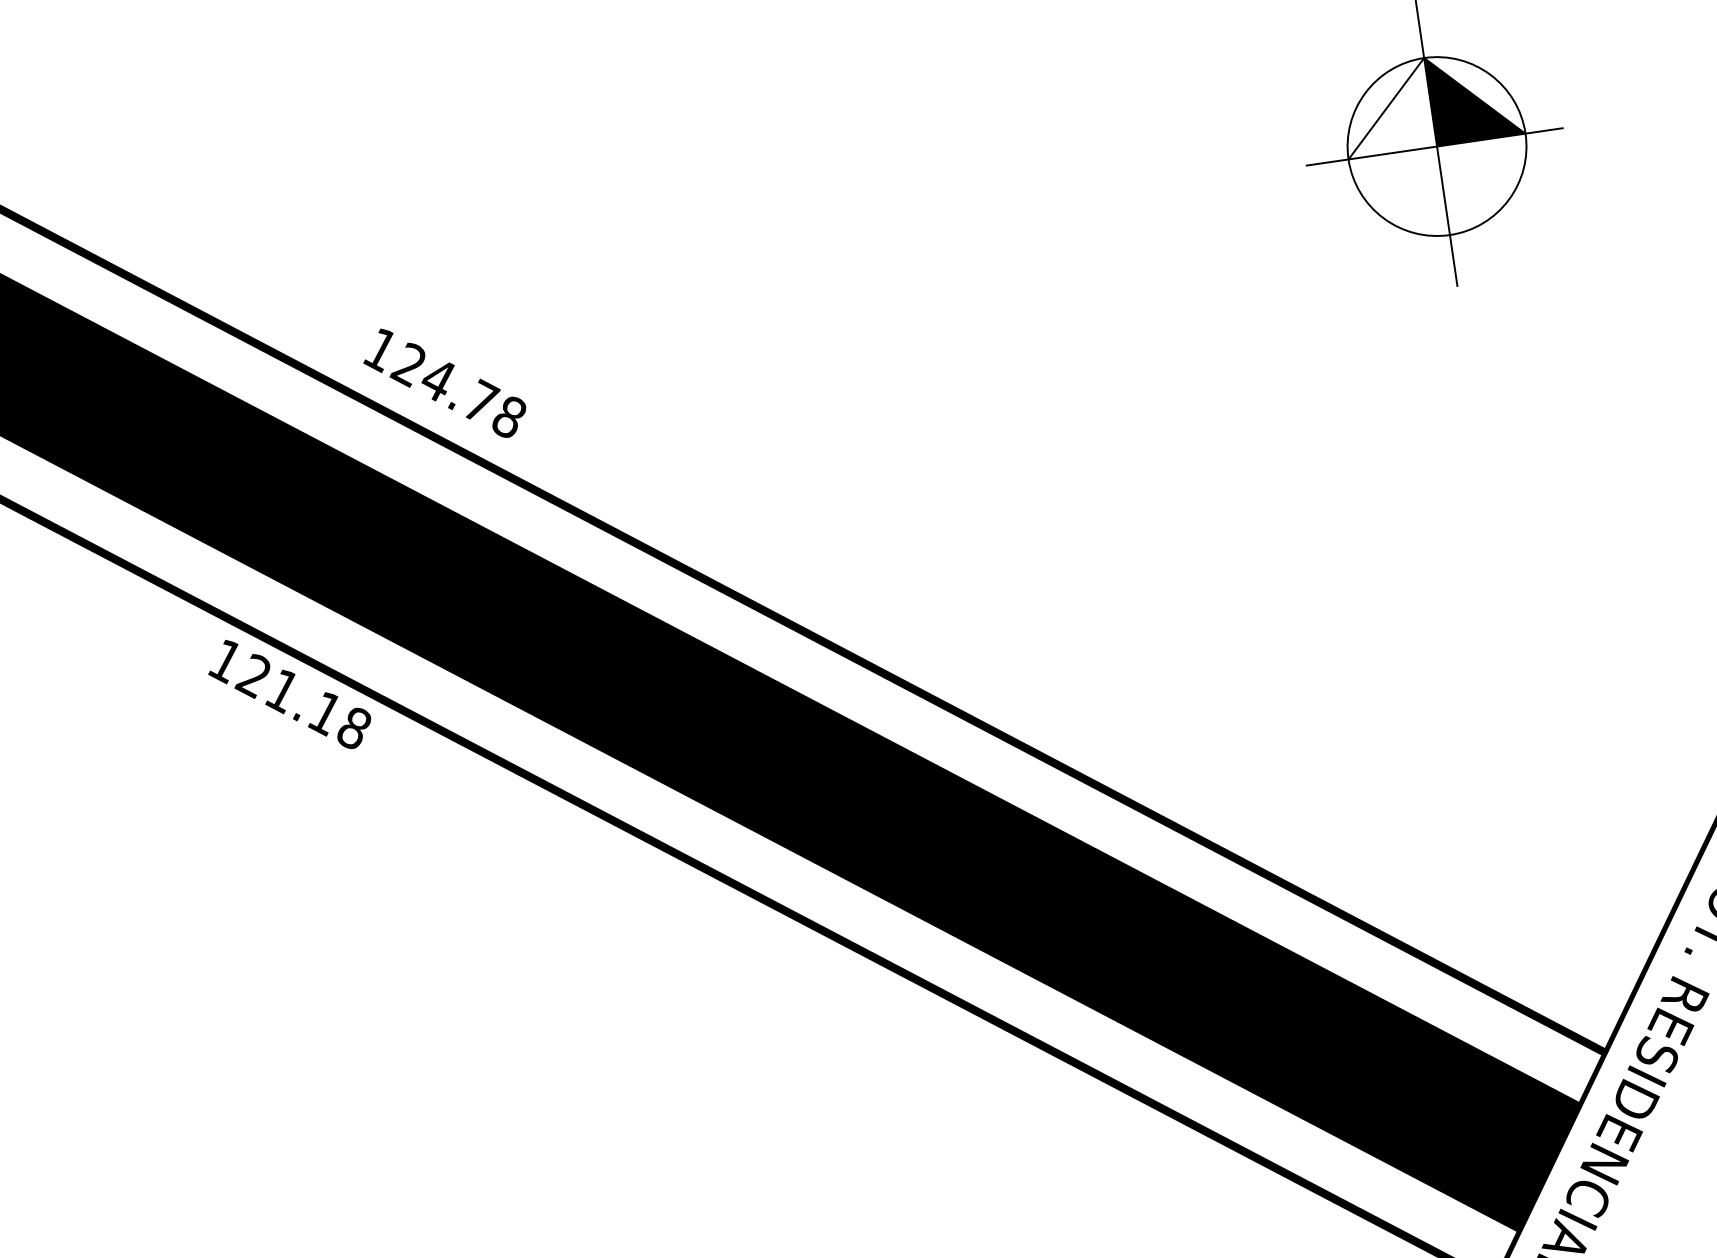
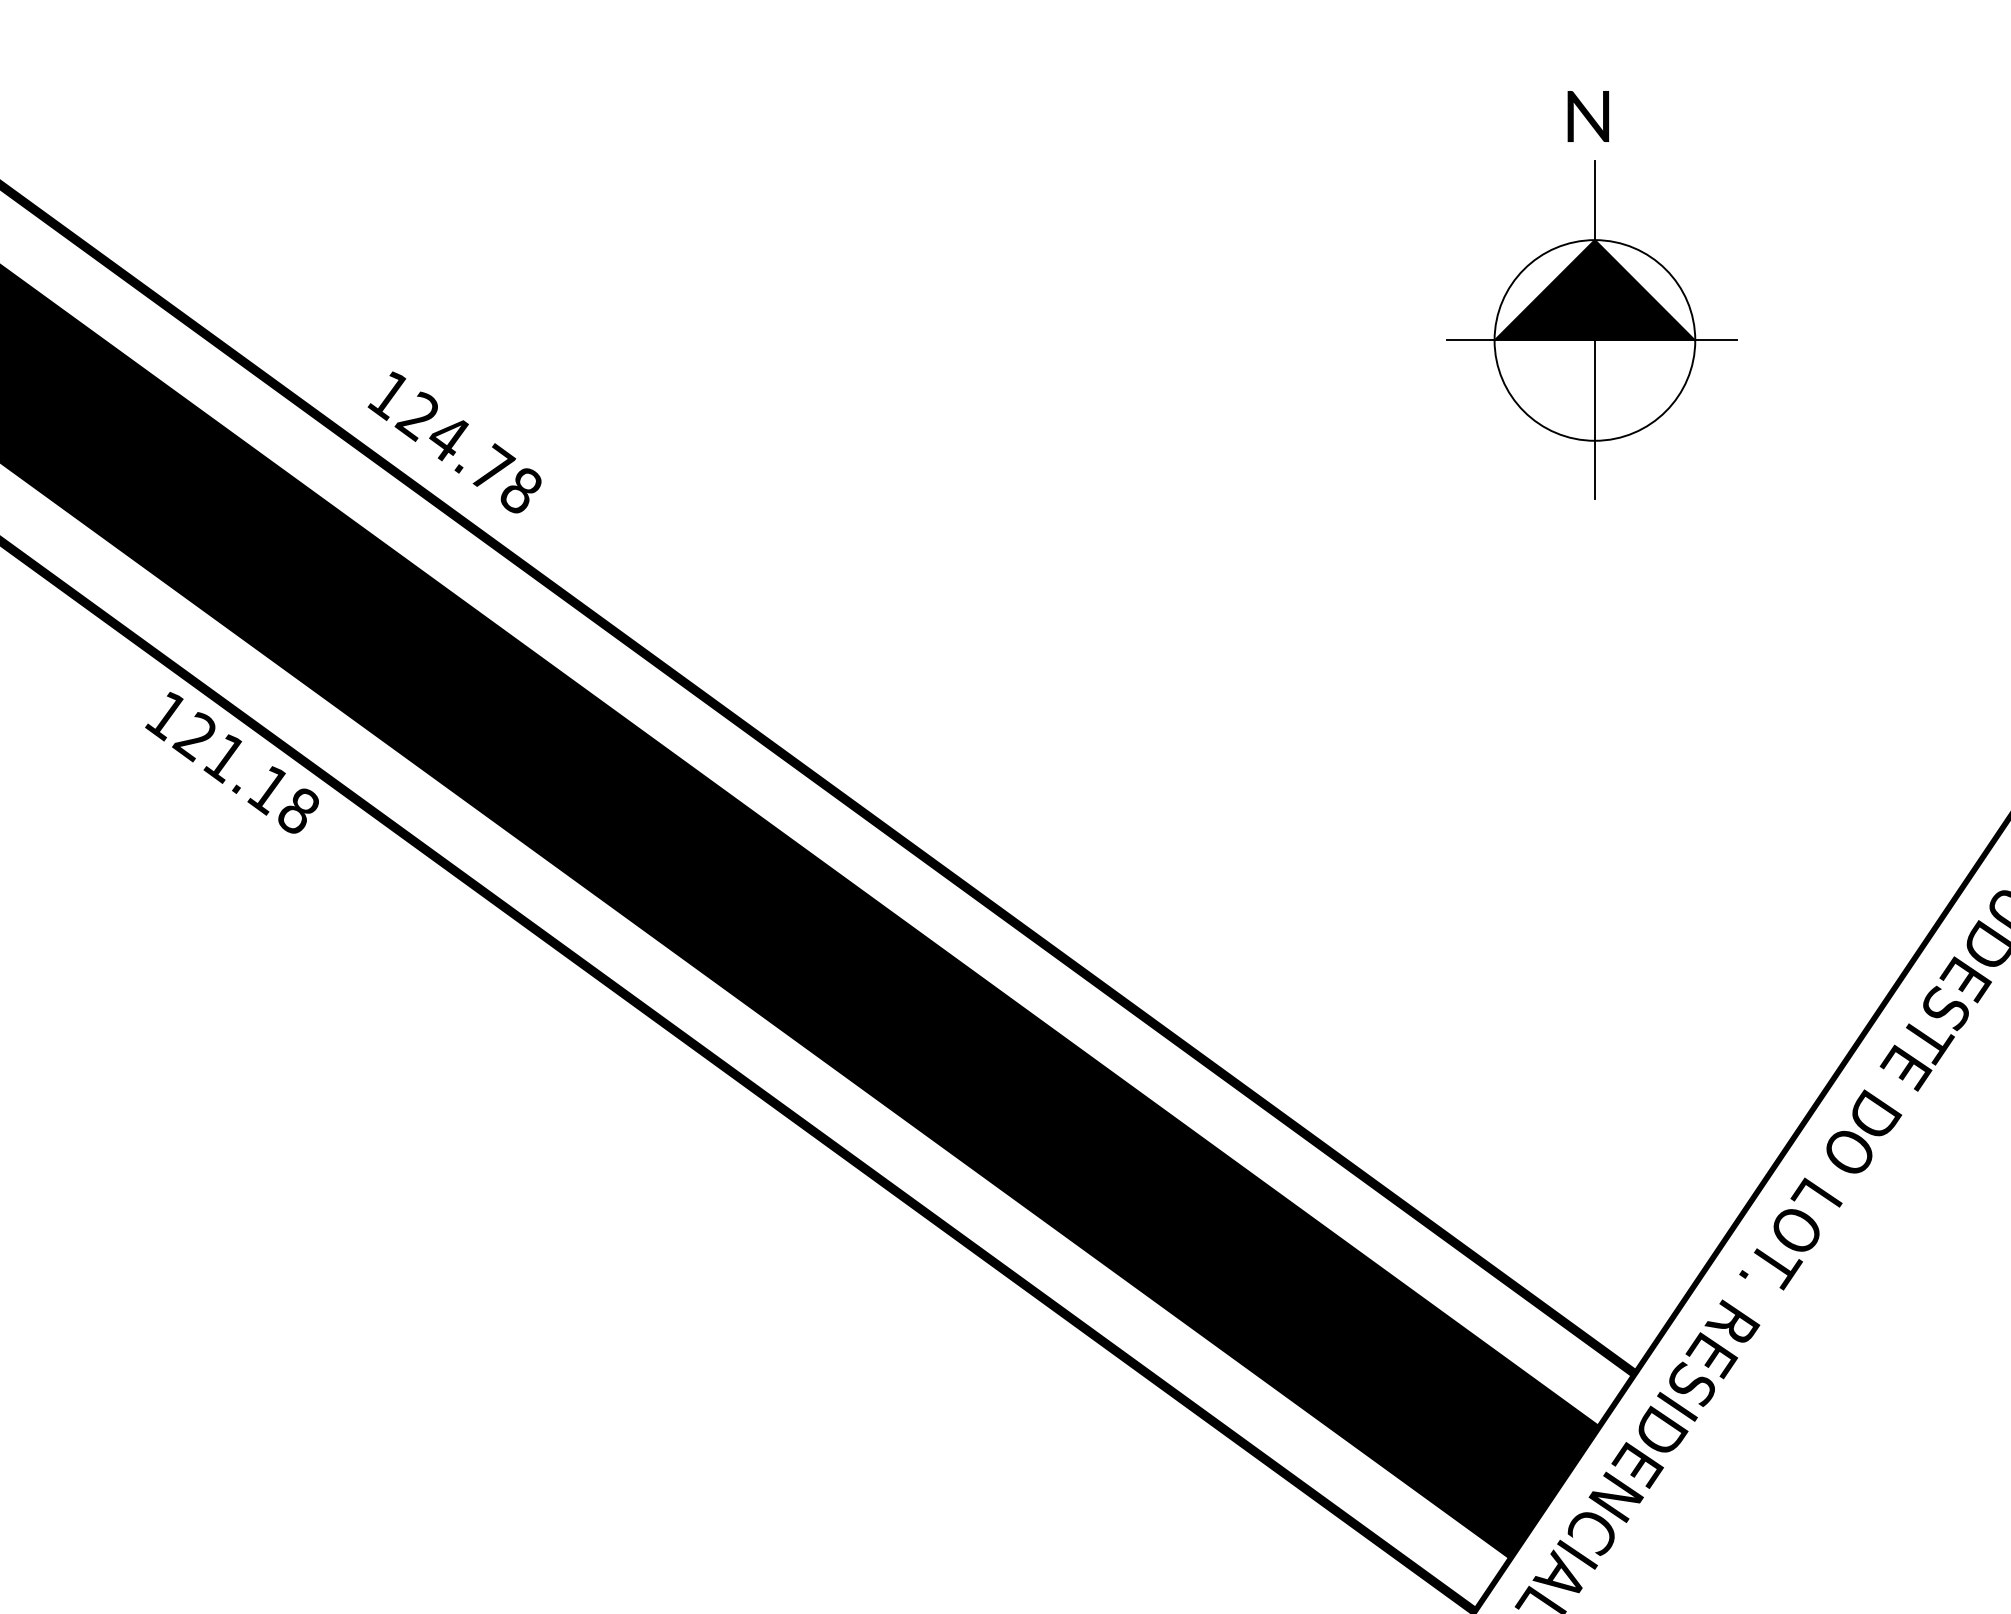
fill: (1386, 108) -> (1544, 290), added

